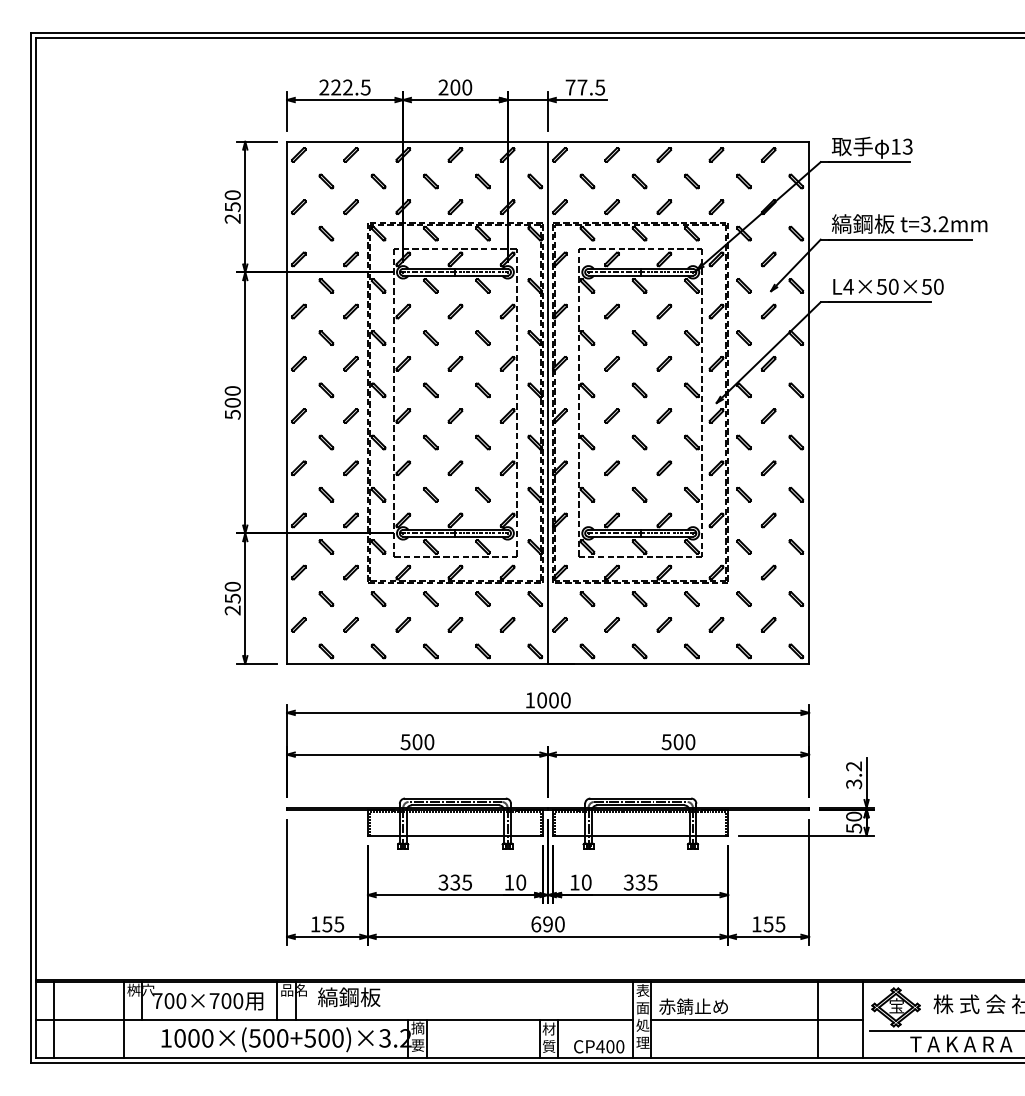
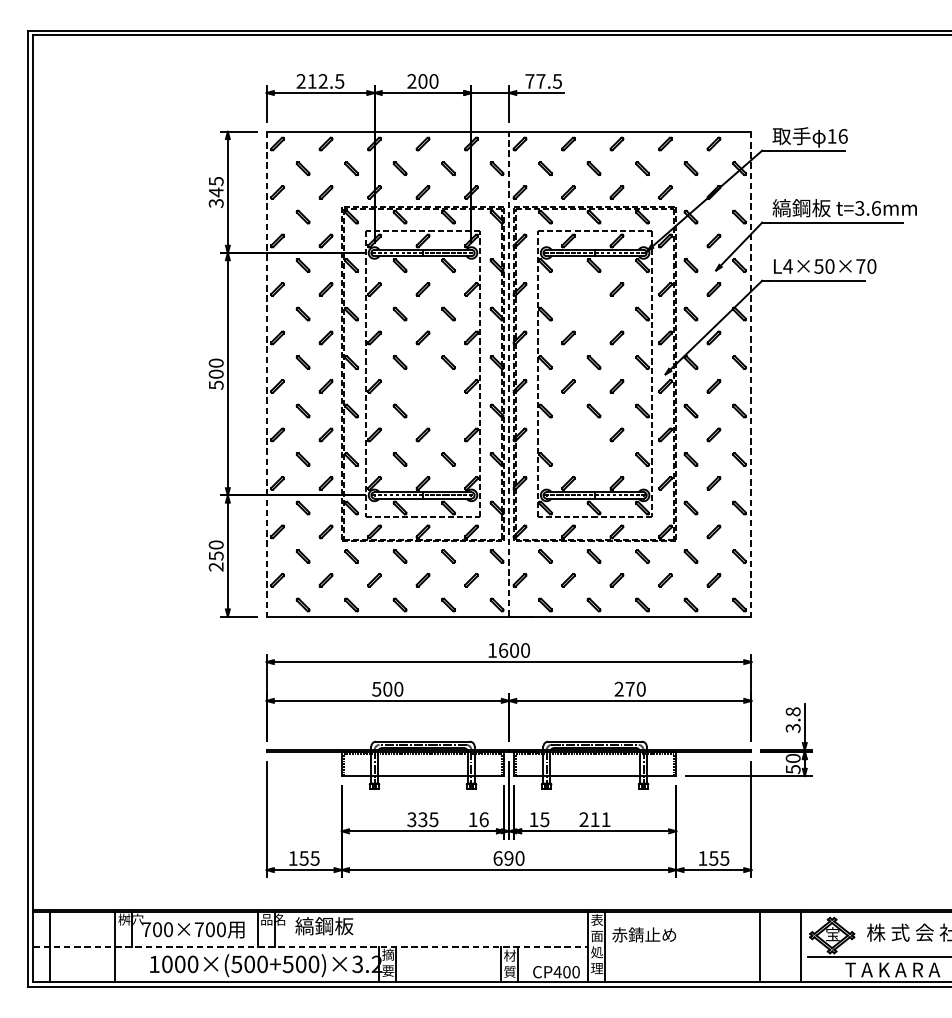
text: (335, 87) -> (311, 81), 222.5 -> 212.5
text: (907, 146) -> (842, 136), 13 -> 16
text: (232, 206) -> (215, 191), 250 -> 345
text: (943, 224) -> (876, 208), t=3.2mm -> t=3.6mm
text: (926, 286) -> (860, 266), L4×50×50 -> L4×50×70
part: (632, 330) -> (587, 307), removed
line: (548, 402) -> (509, 373), solid -> dashed
line: (287, 403) -> (267, 374), solid -> dashed
line: (809, 403) -> (751, 374), solid -> dashed
part: (475, 435) -> (441, 404), removed
part: (632, 487) -> (587, 452), removed
text: (542, 700) -> (503, 650), 1000 -> 1600
text: (672, 742) -> (624, 689), 500 -> 270
text: (854, 766) -> (793, 711), 3.2 -> 3.8
text: (521, 882) -> (484, 819), 10 -> 16
text: (586, 882) -> (544, 819), 10 -> 15
text: (640, 882) -> (594, 819), 335 -> 211
line: (334, 1019) -> (310, 946), solid -> dashed
line: (756, 1019) -> (702, 946), removed

